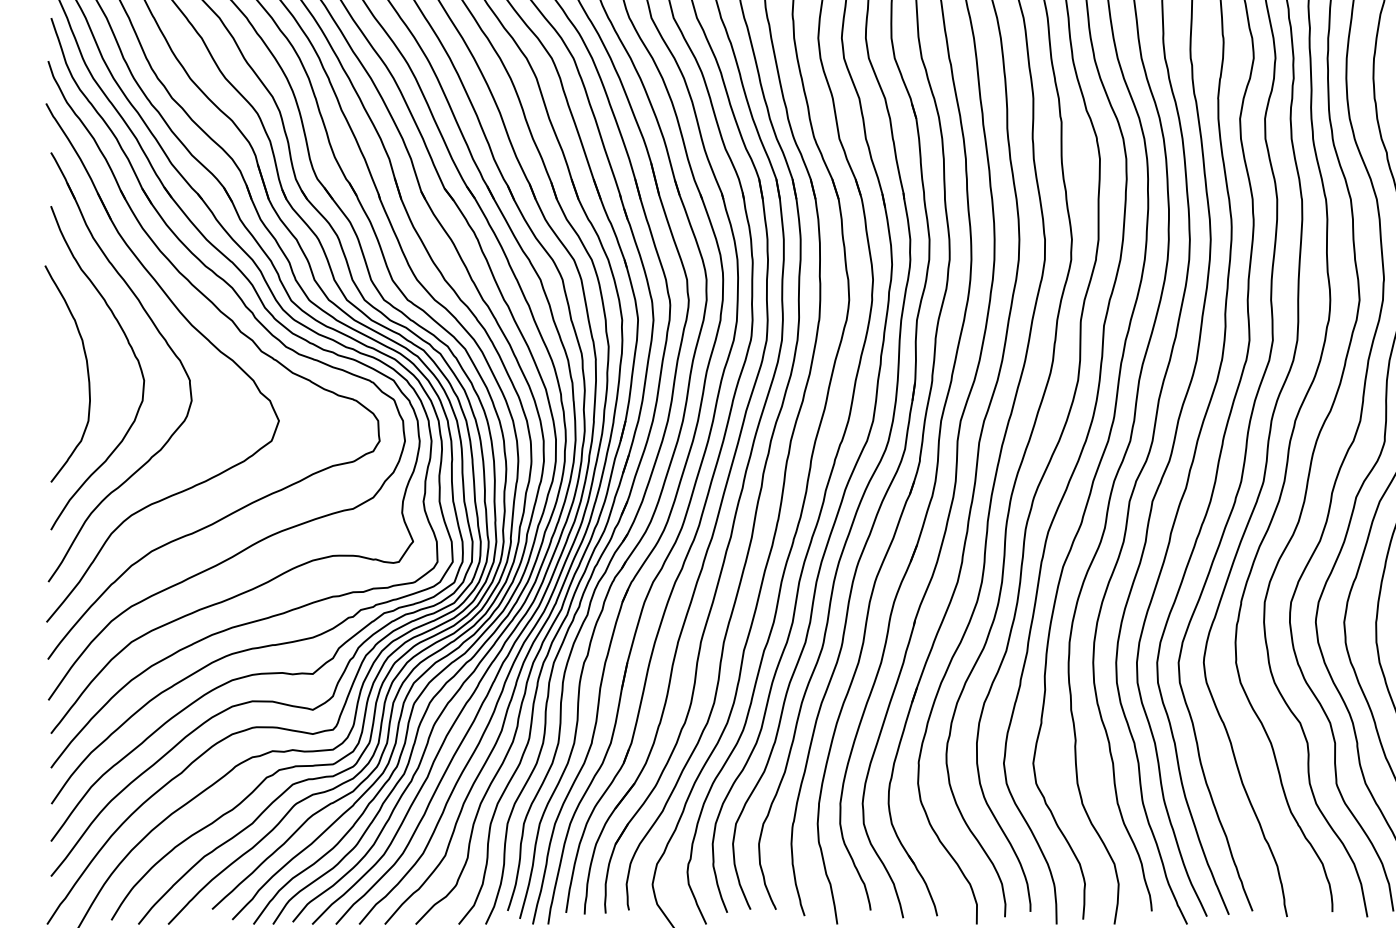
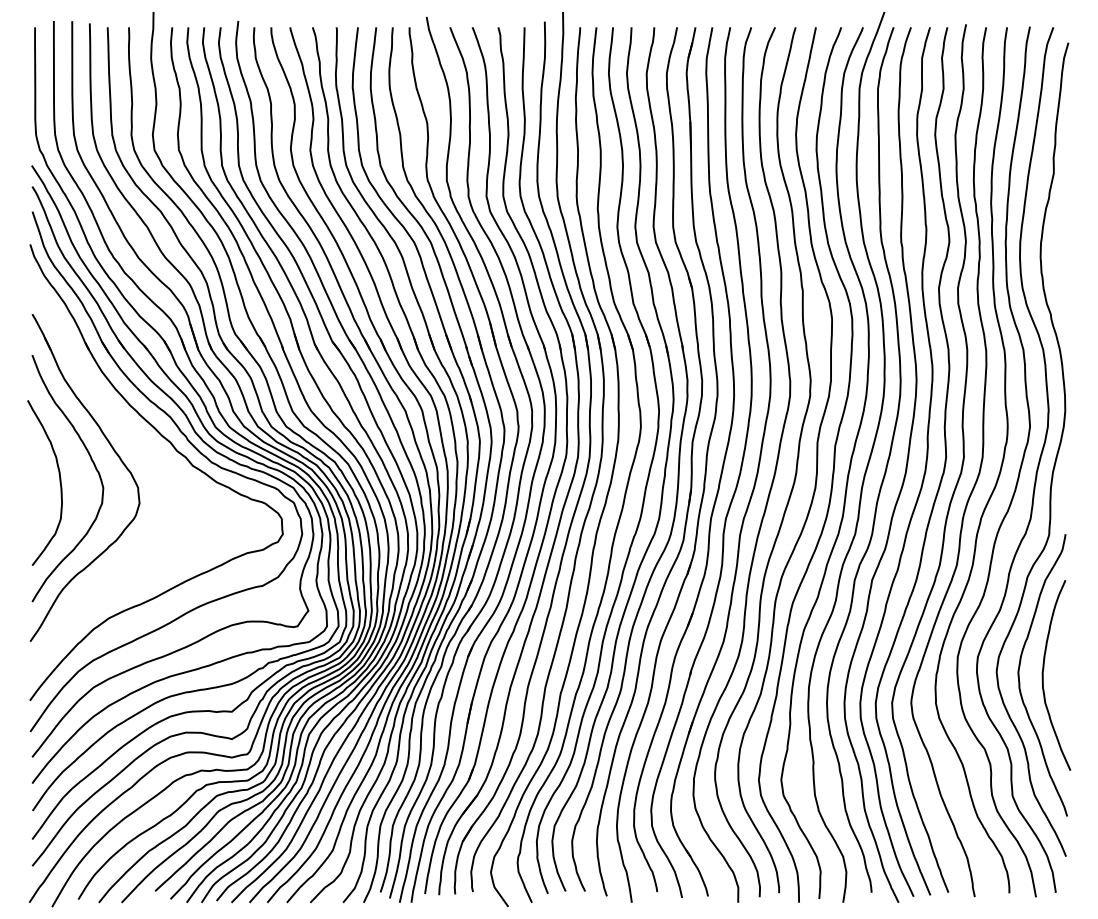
part: (190, 326) -> (138, 446), removed

